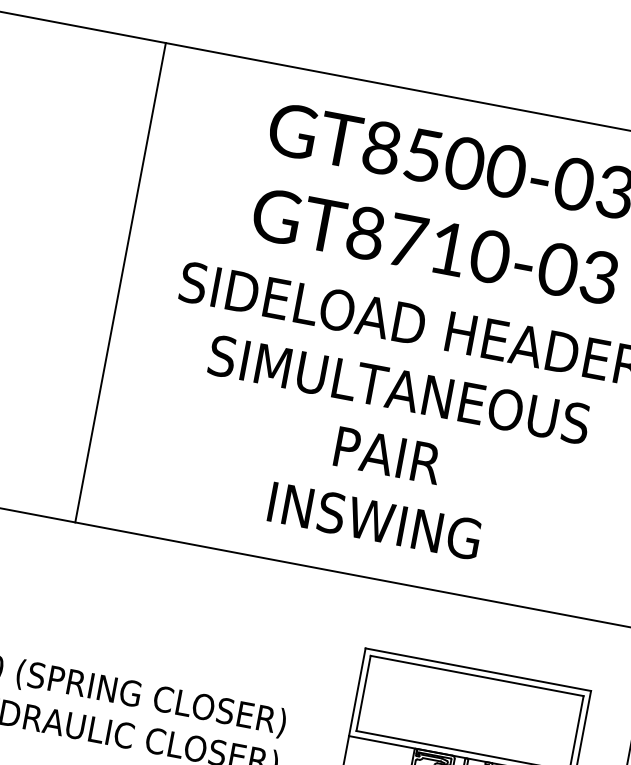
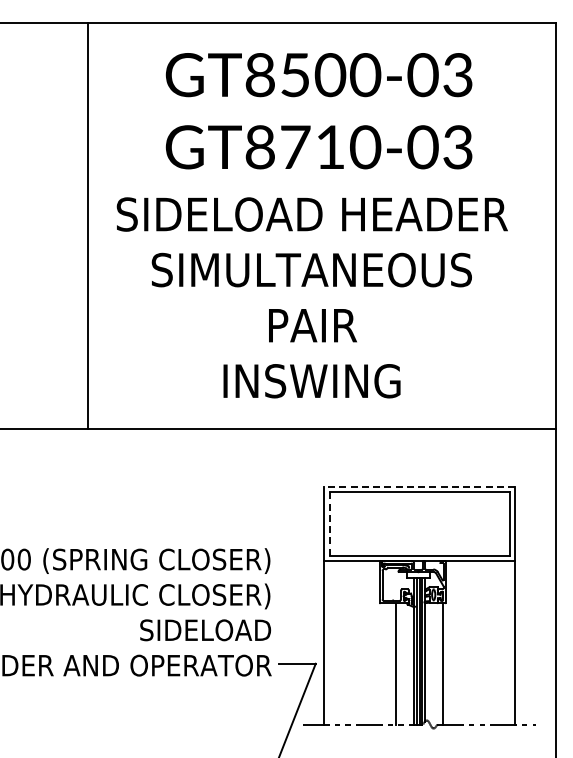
line: (120, 282) -> (88, 225), moved
line: (478, 669) -> (419, 486), solid -> dashed
line: (363, 693) -> (329, 523), solid -> dashed

